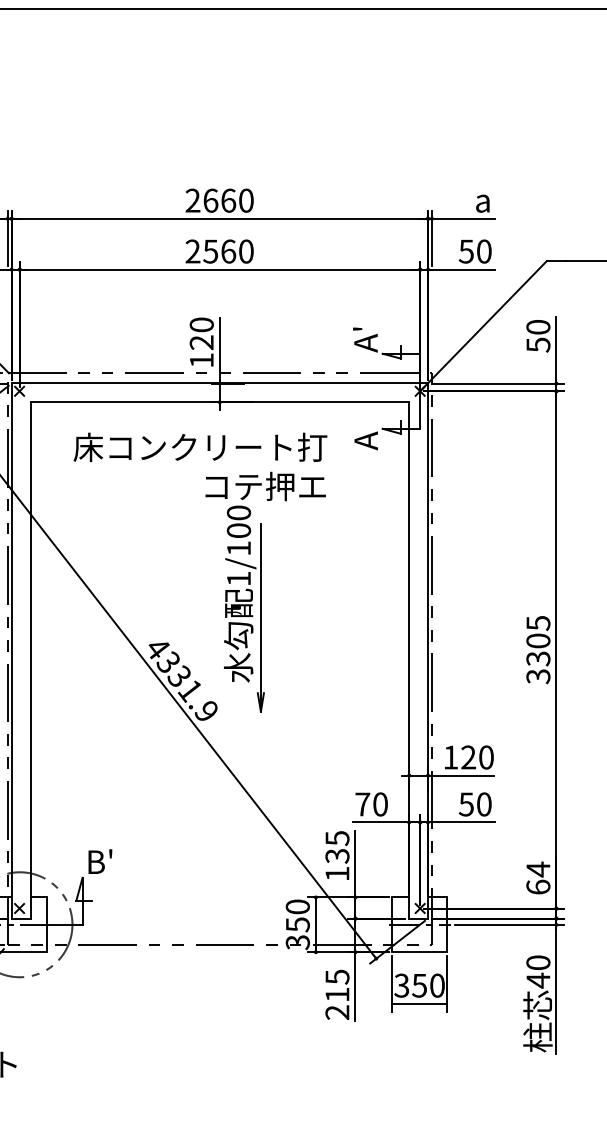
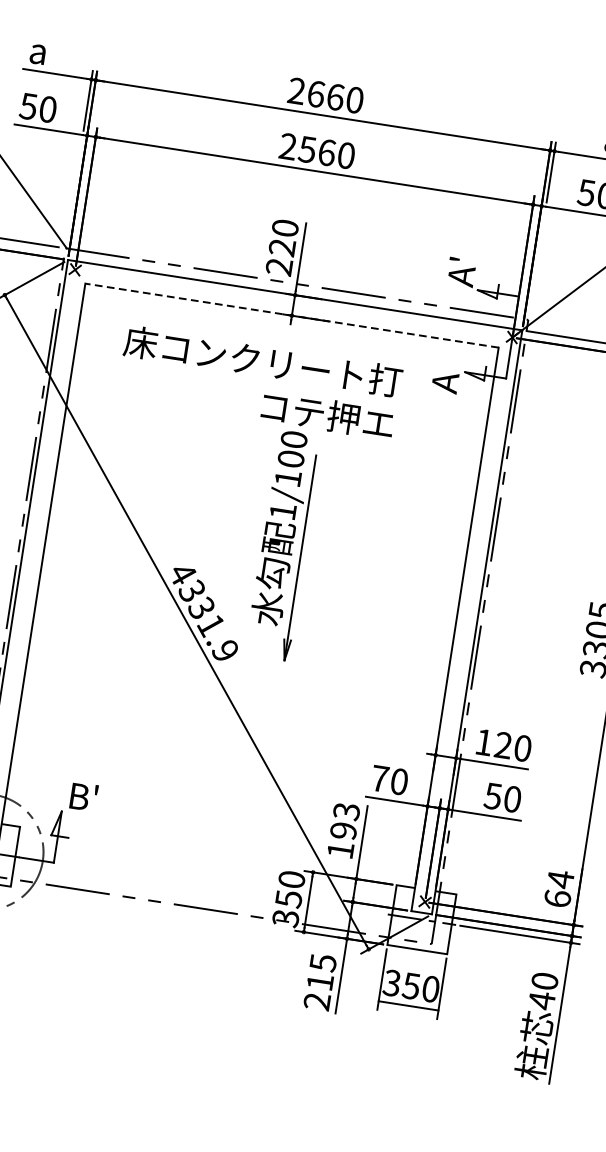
text: (201, 360) -> (279, 266), 120 -> 220
line: (219, 402) -> (291, 315), solid -> dashed
text: (337, 847) -> (345, 821), 135 -> 193

